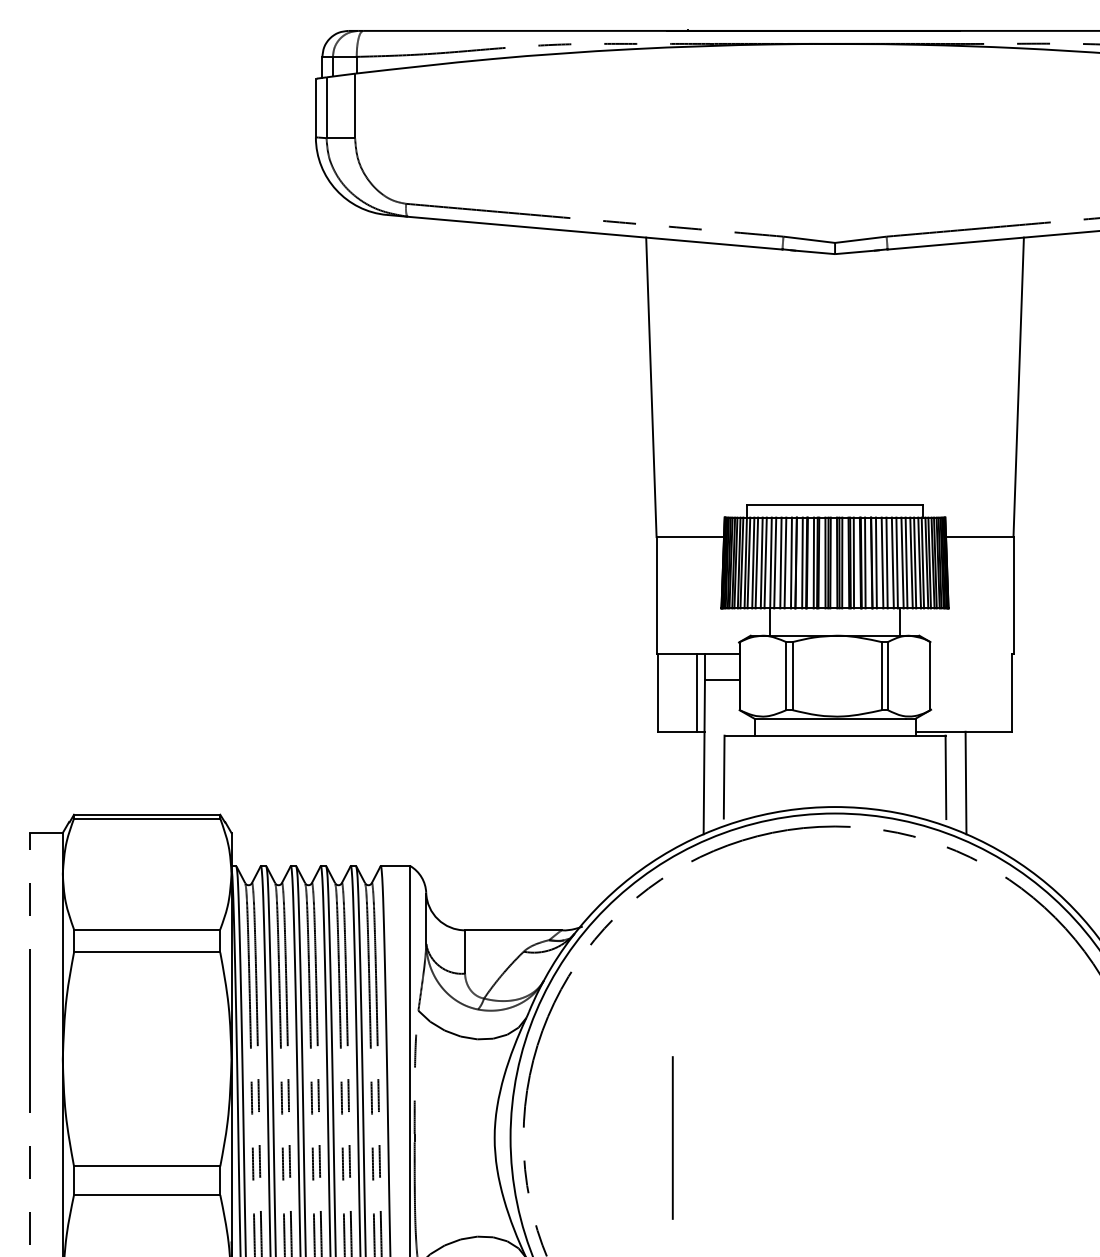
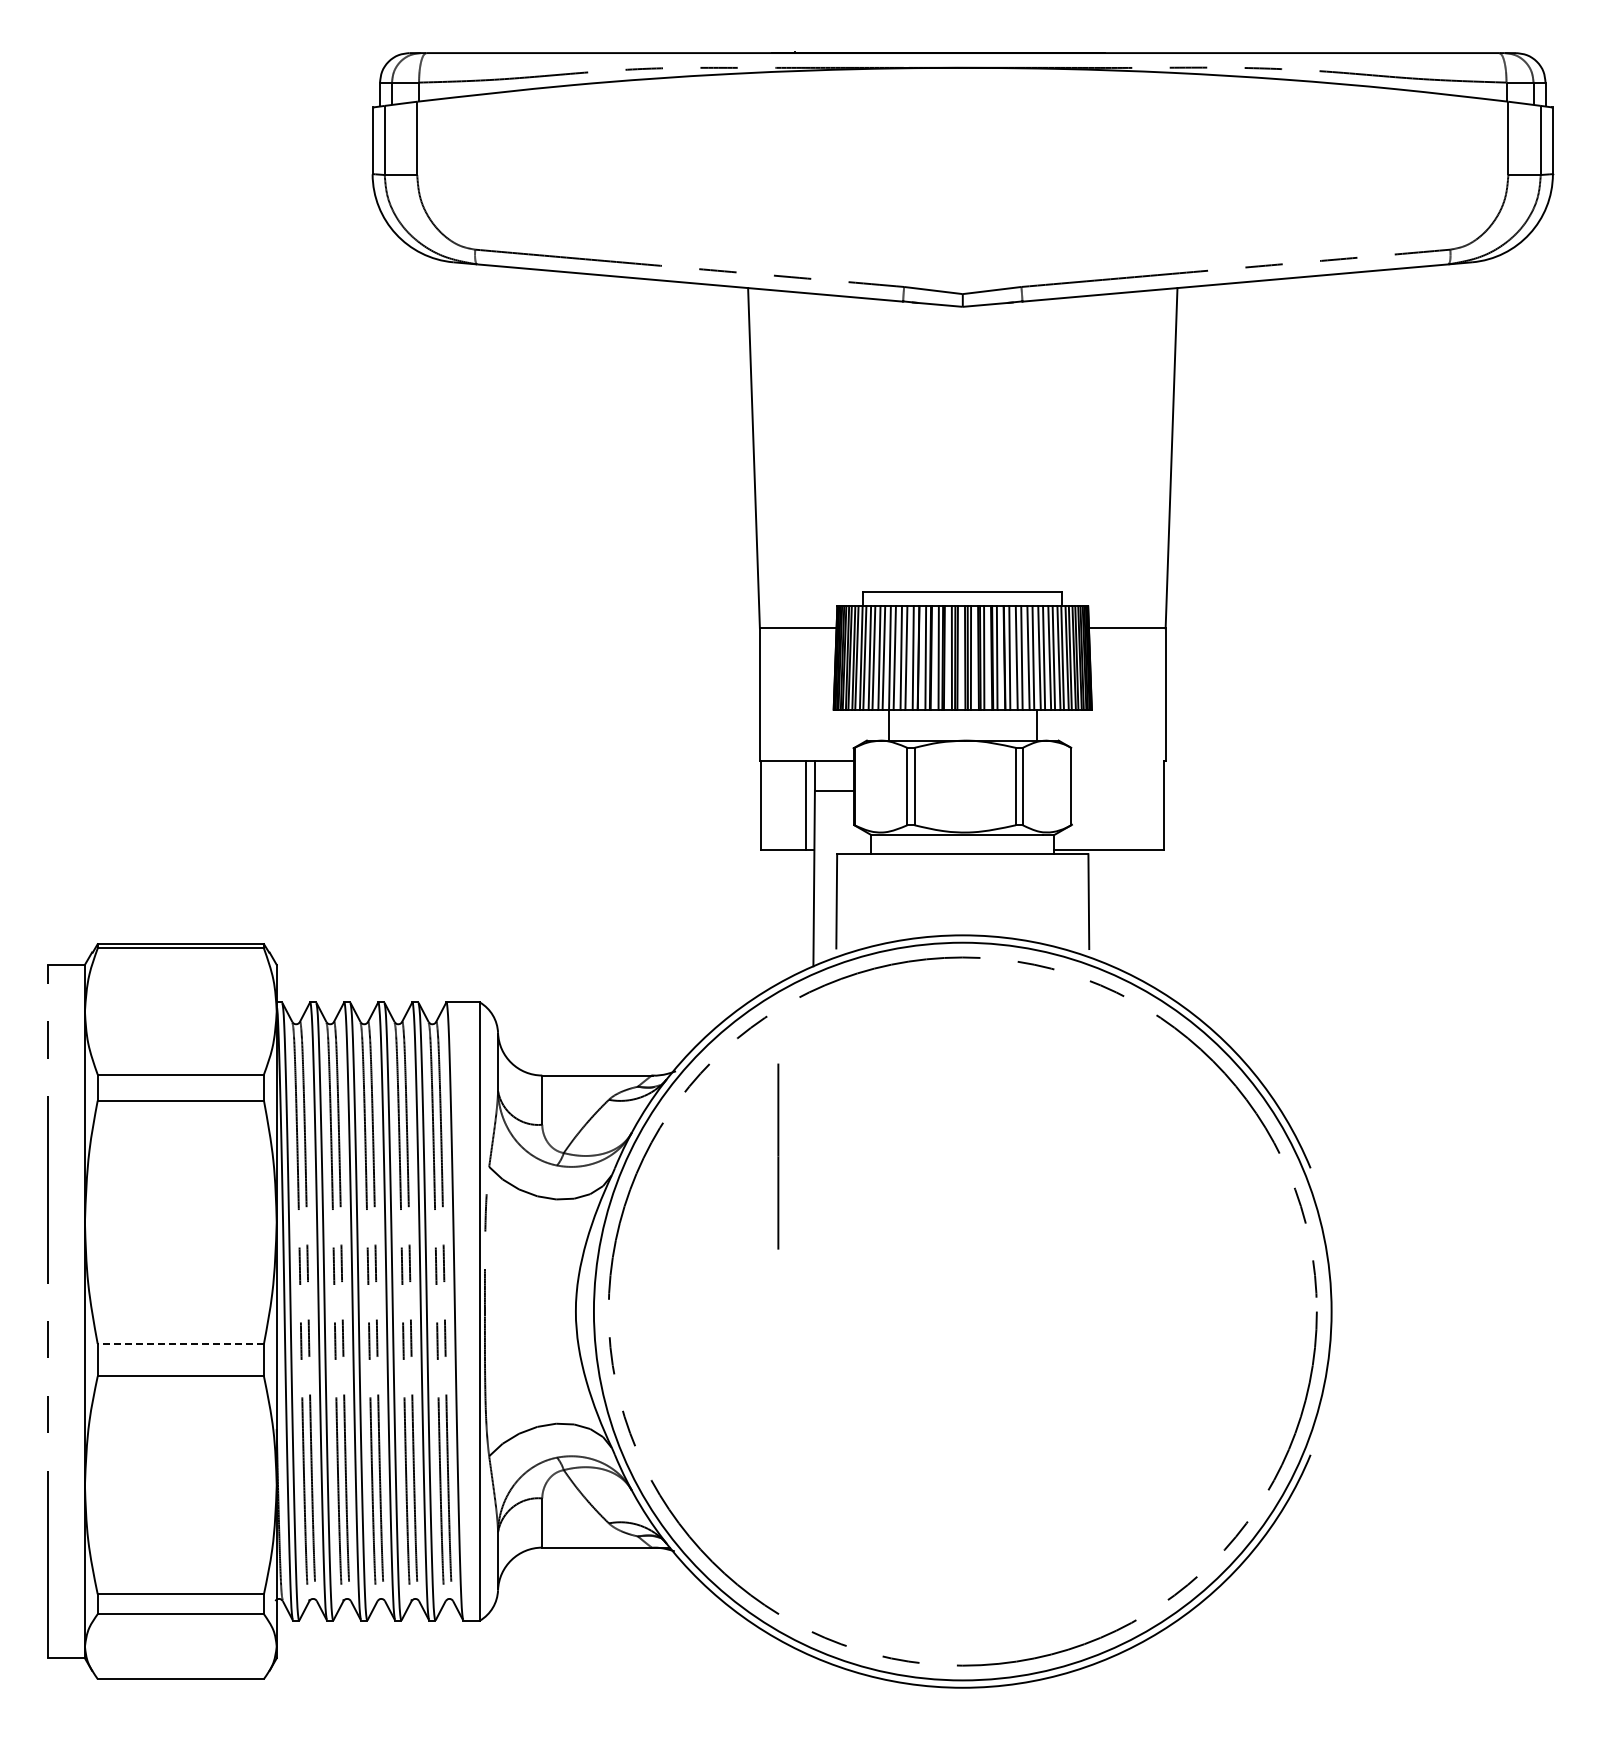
line: (965, 782) -> (1111, 907), removed
line: (672, 1137) -> (778, 1156), moved
line: (146, 1166) -> (180, 1343), solid -> dashed

